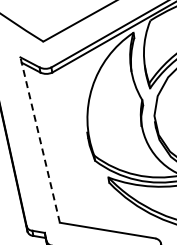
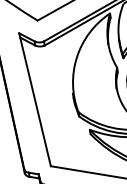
line: (40, 140) -> (35, 100), dashed -> solid

